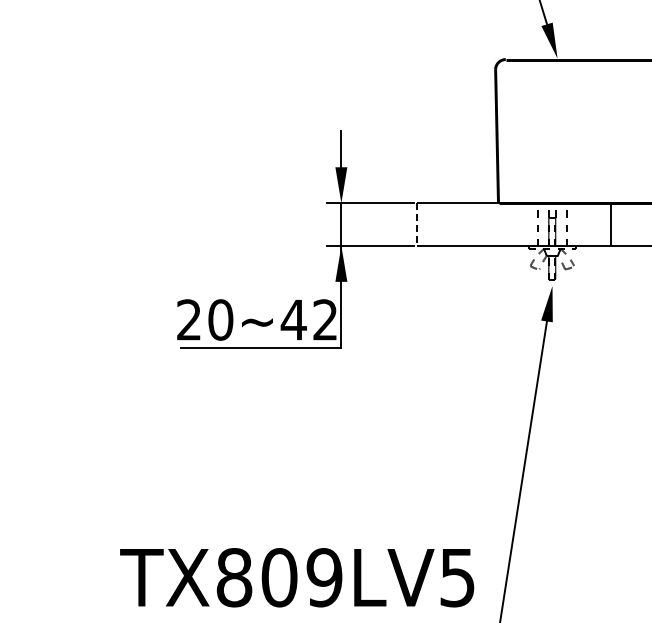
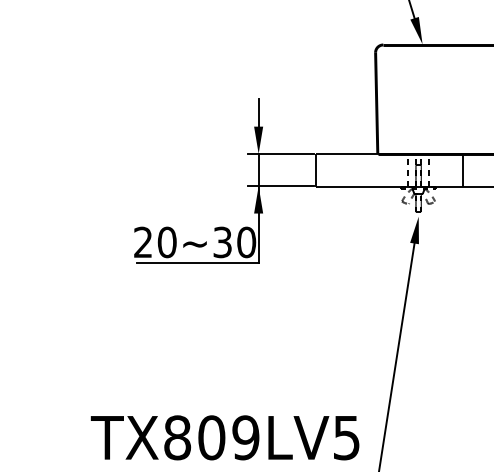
line: (417, 224) -> (316, 170), dashed -> solid
text: (308, 319) -> (233, 242), 20~42 -> 20~30

